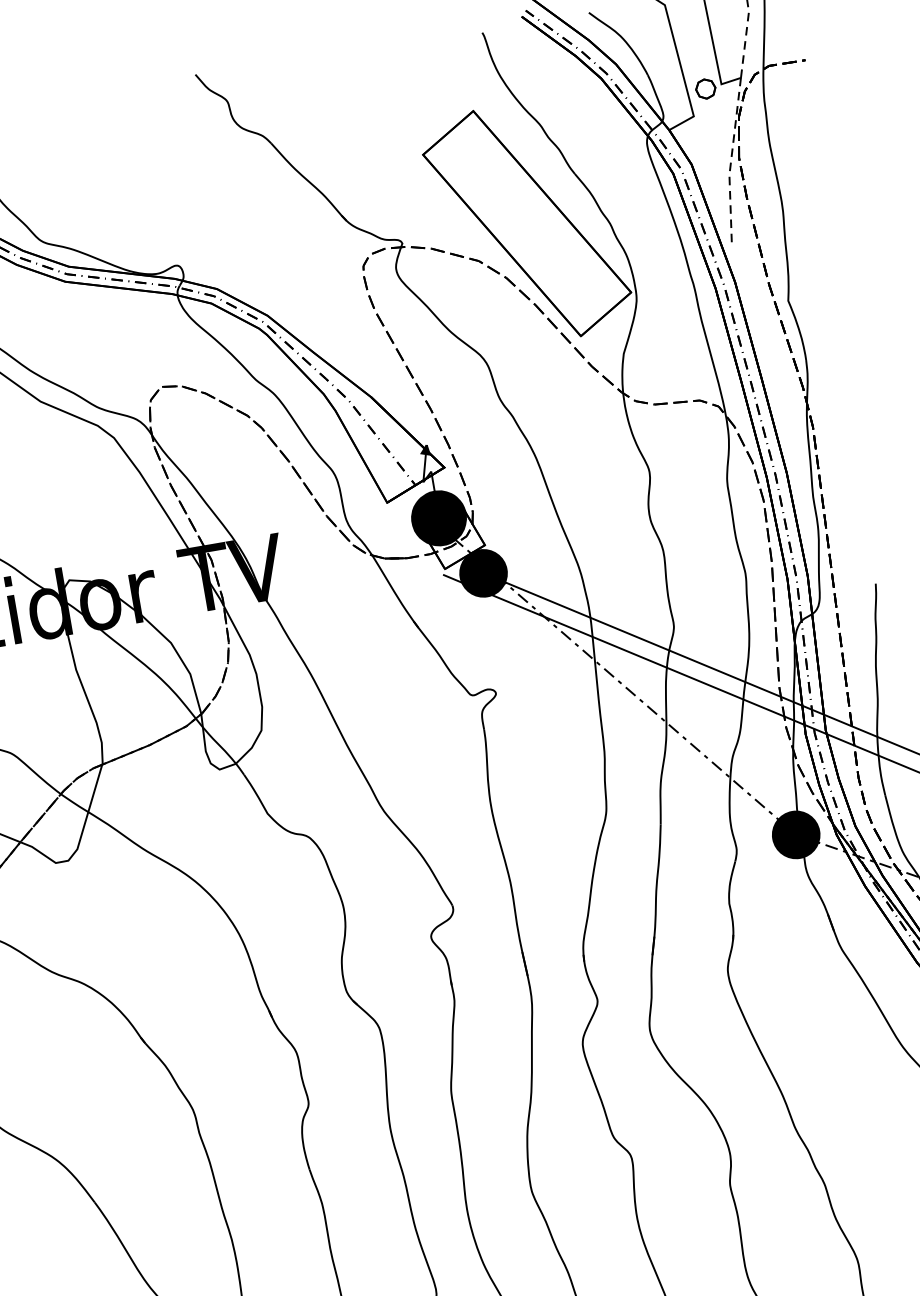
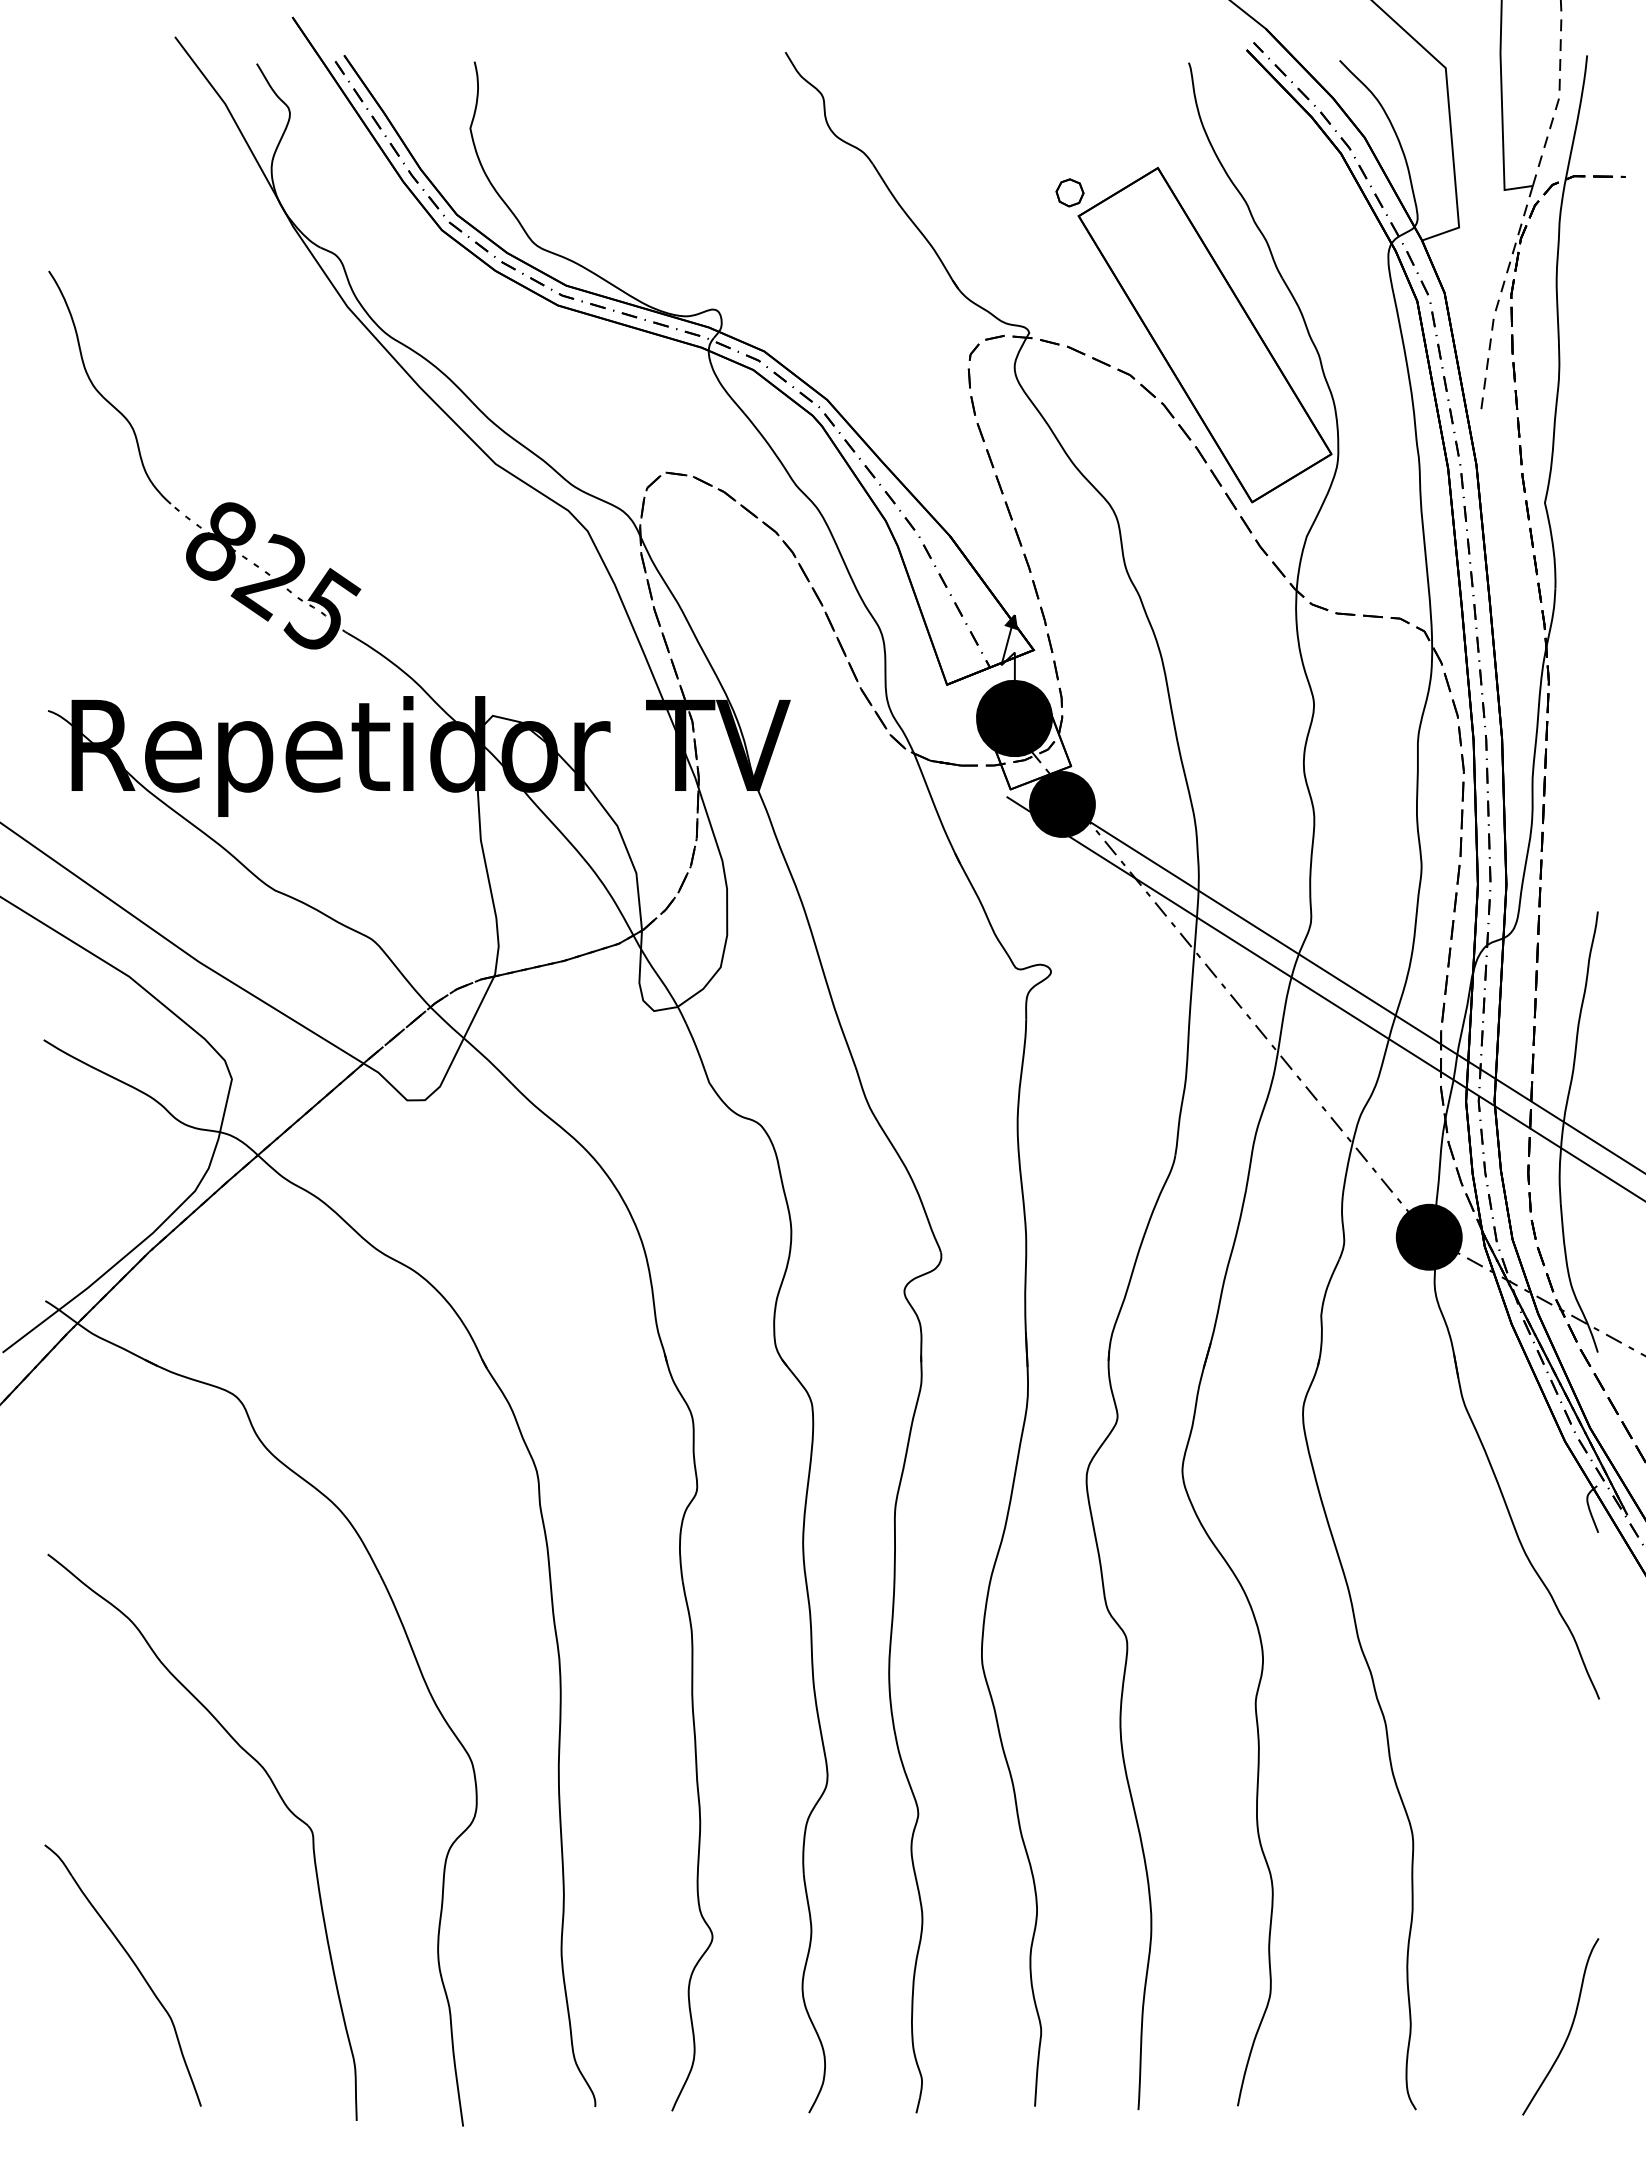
part: (705, 88) -> (1069, 192), moved

